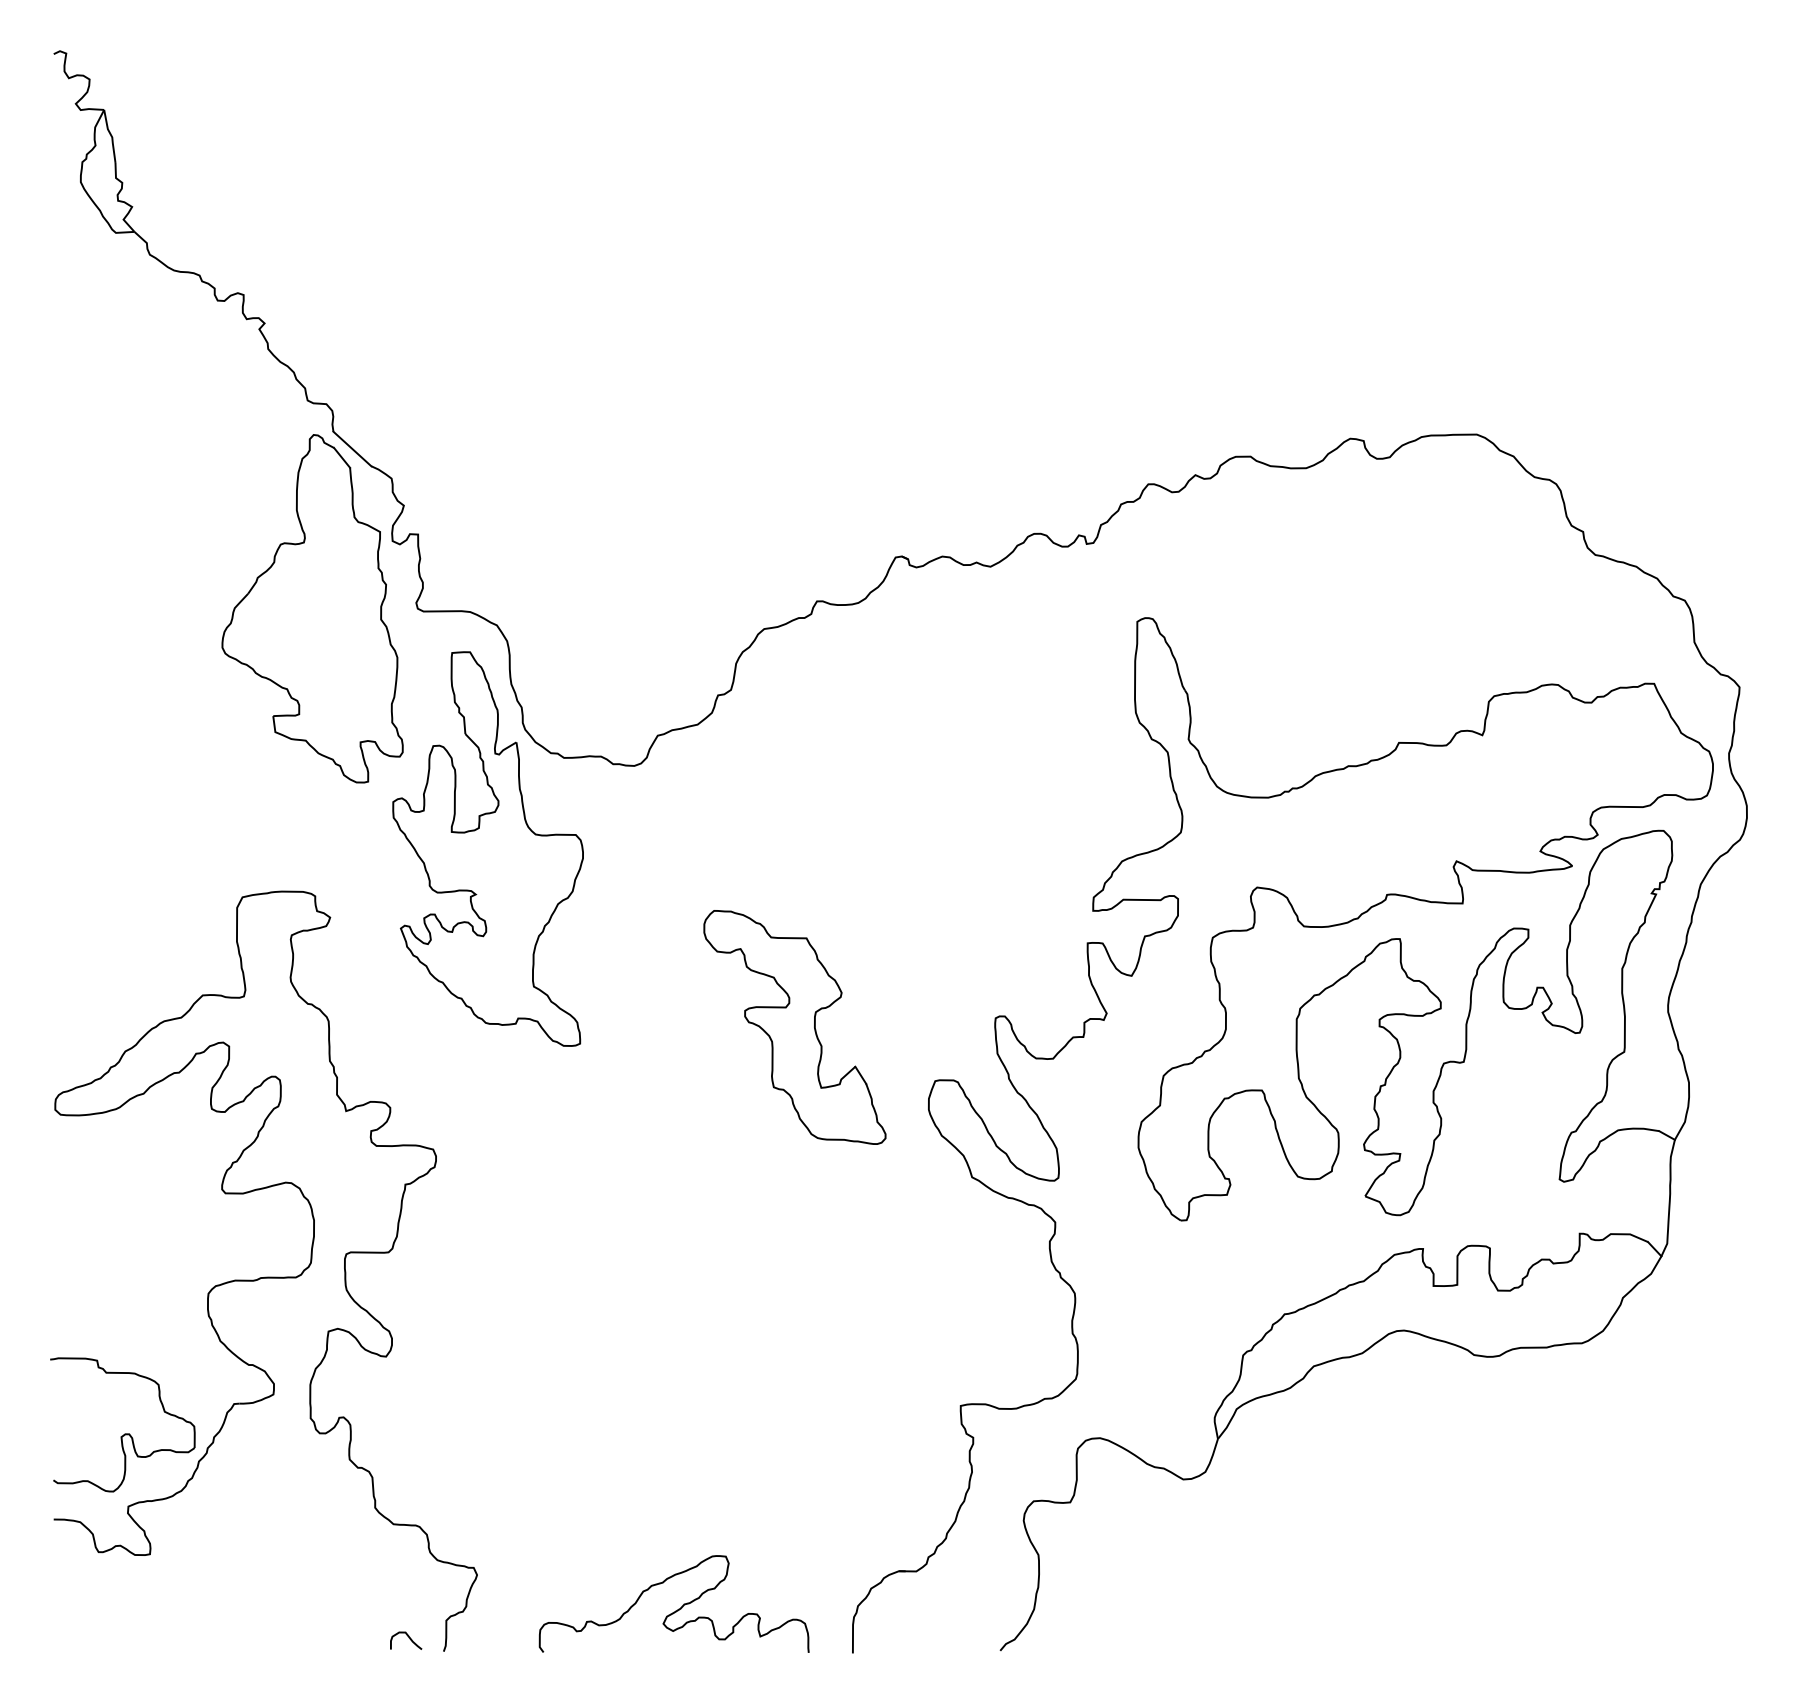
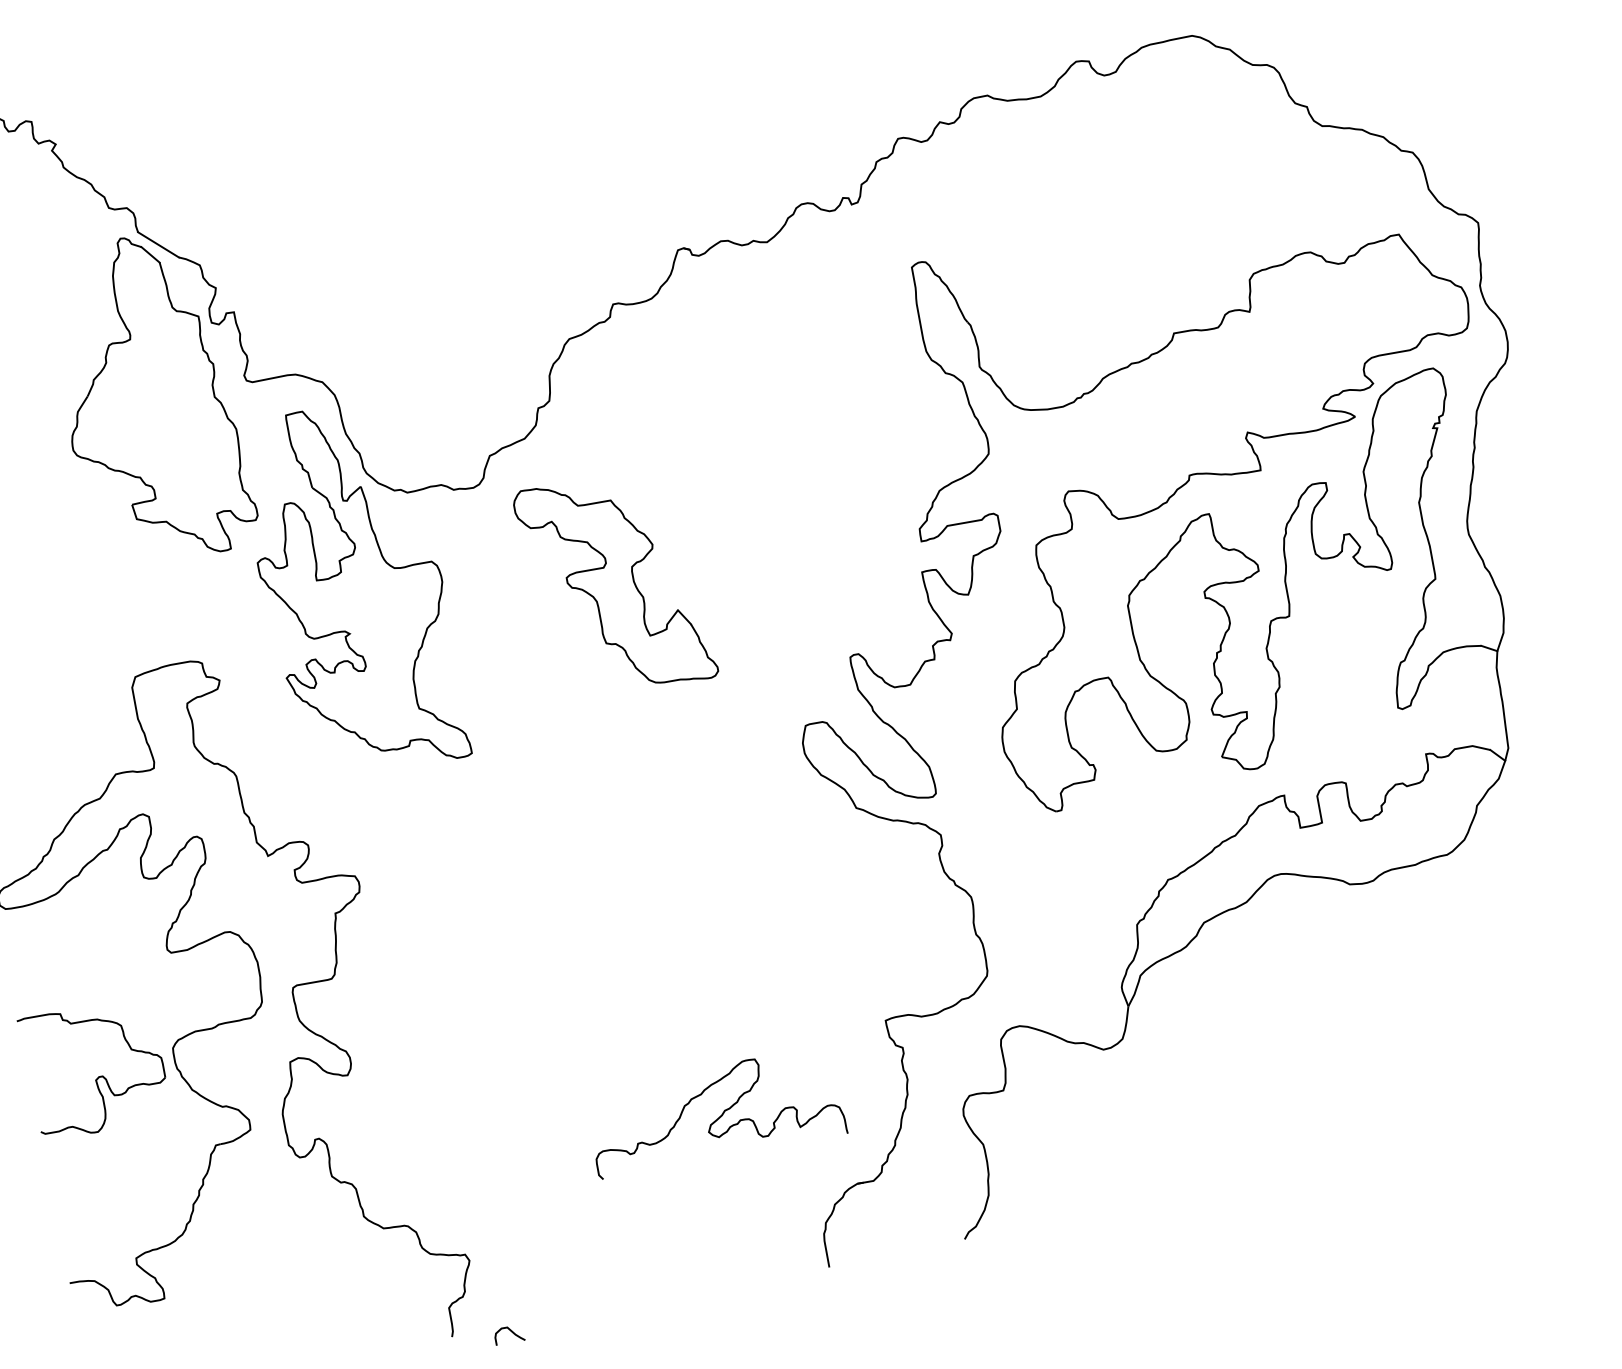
part: (794, 1027) -> (615, 584), moved
part: (124, 1433) -> (98, 1076), moved
curve: (678, 1608) -> (720, 1115), moved
curve: (409, 1639) -> (512, 1333), moved

